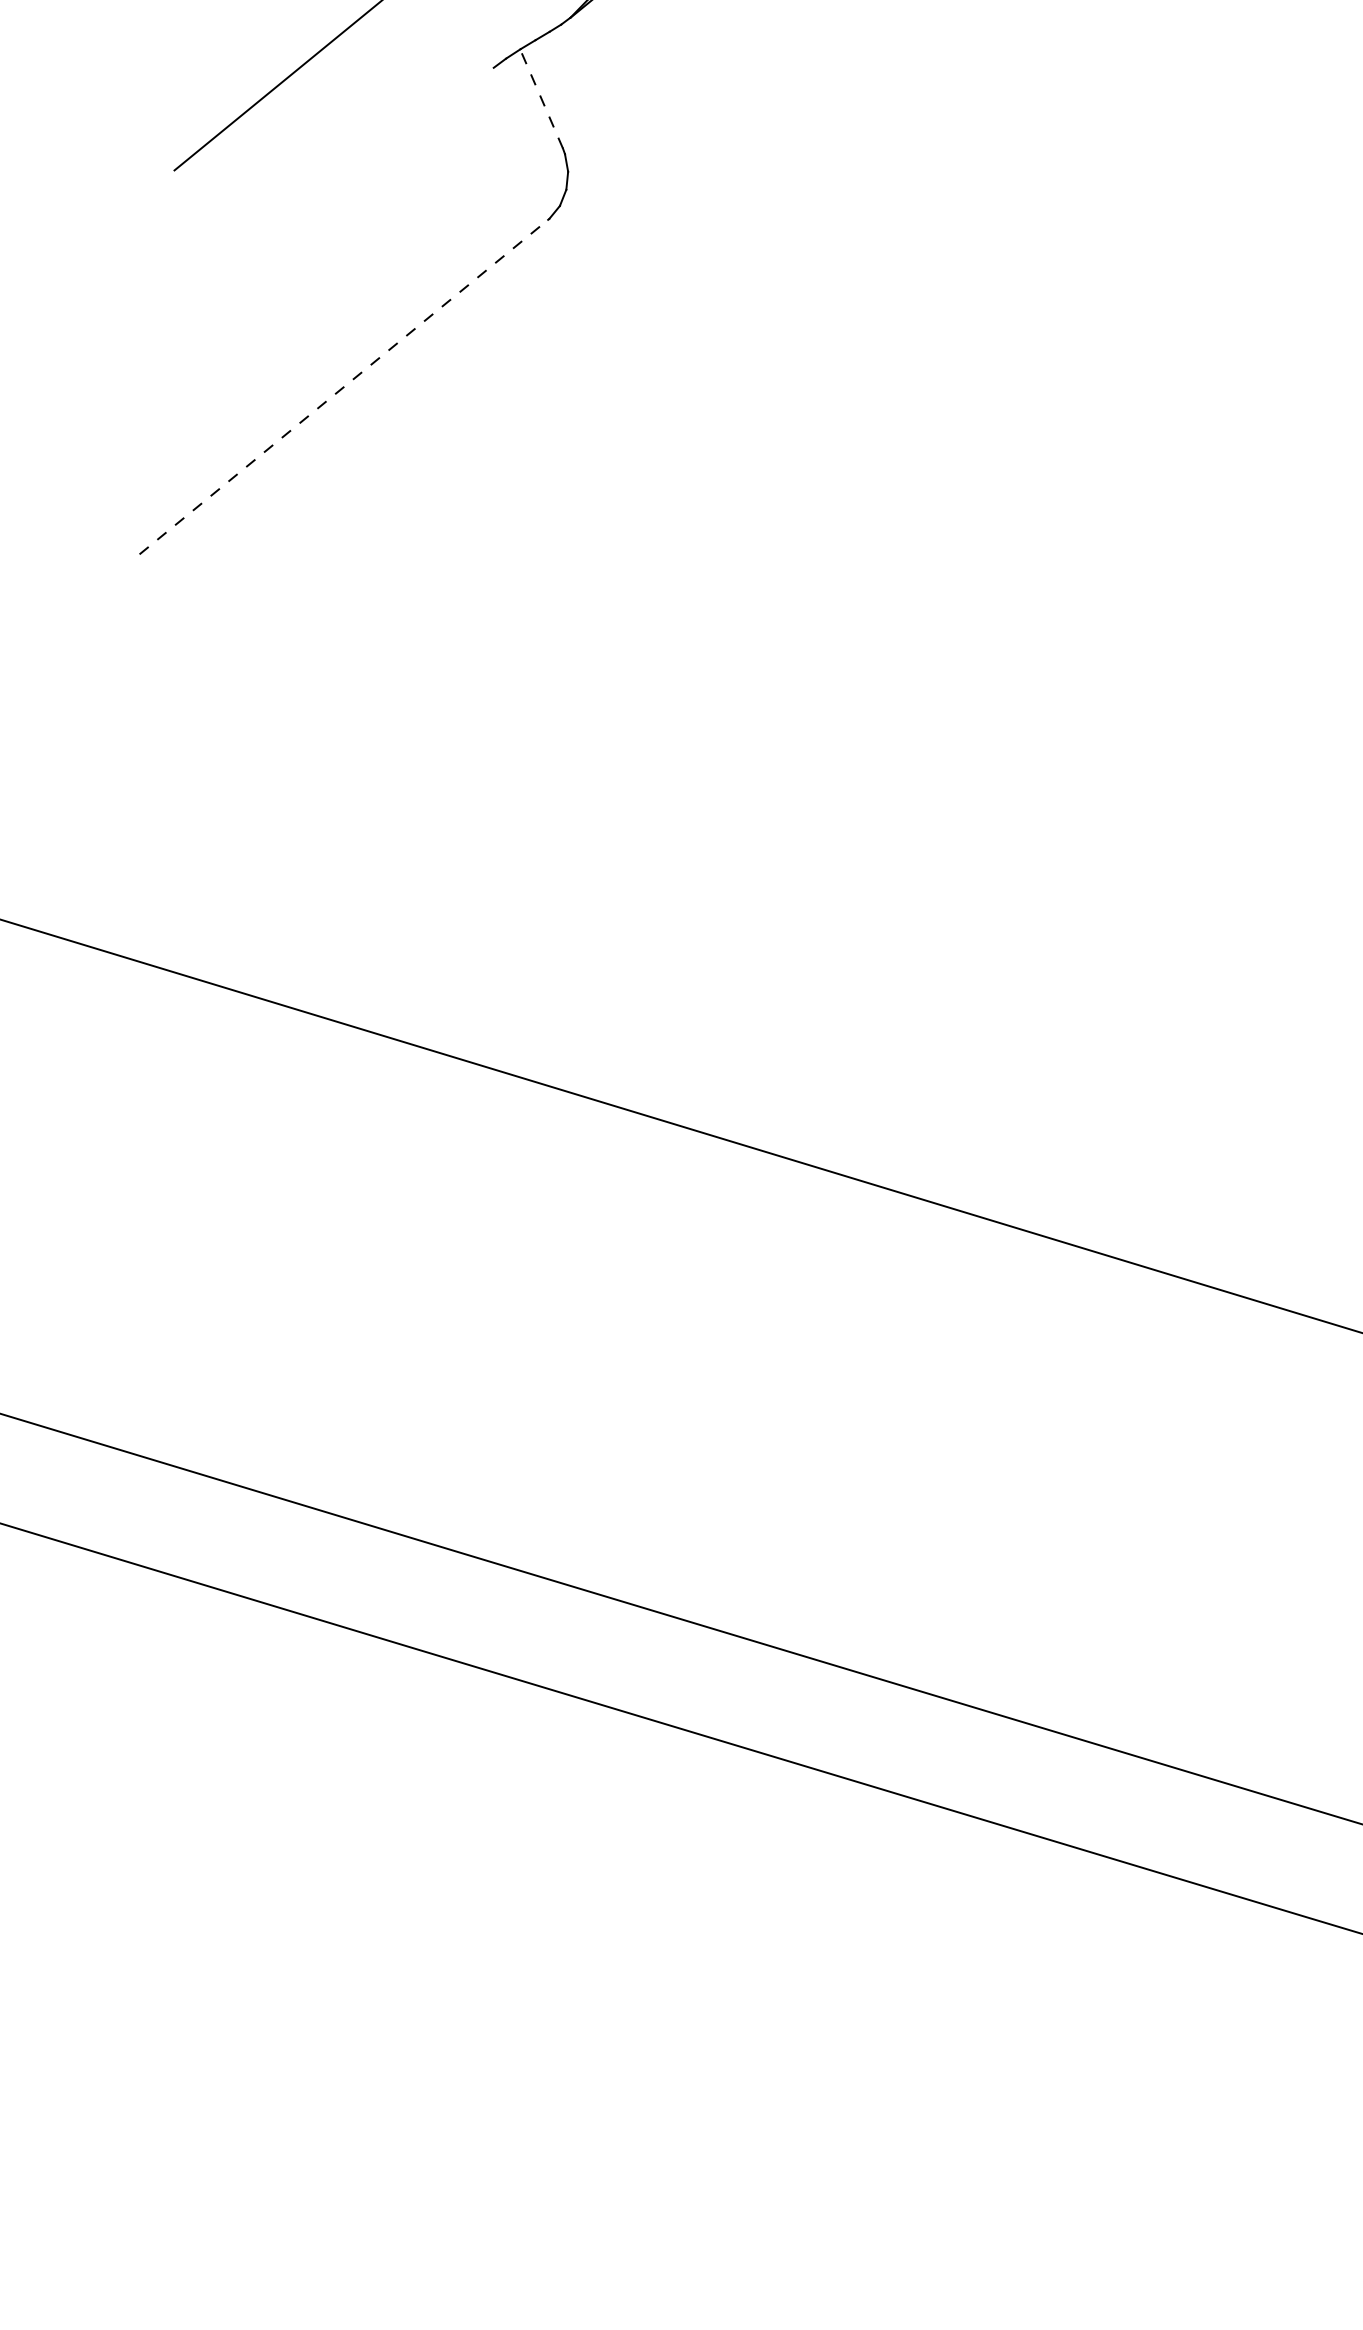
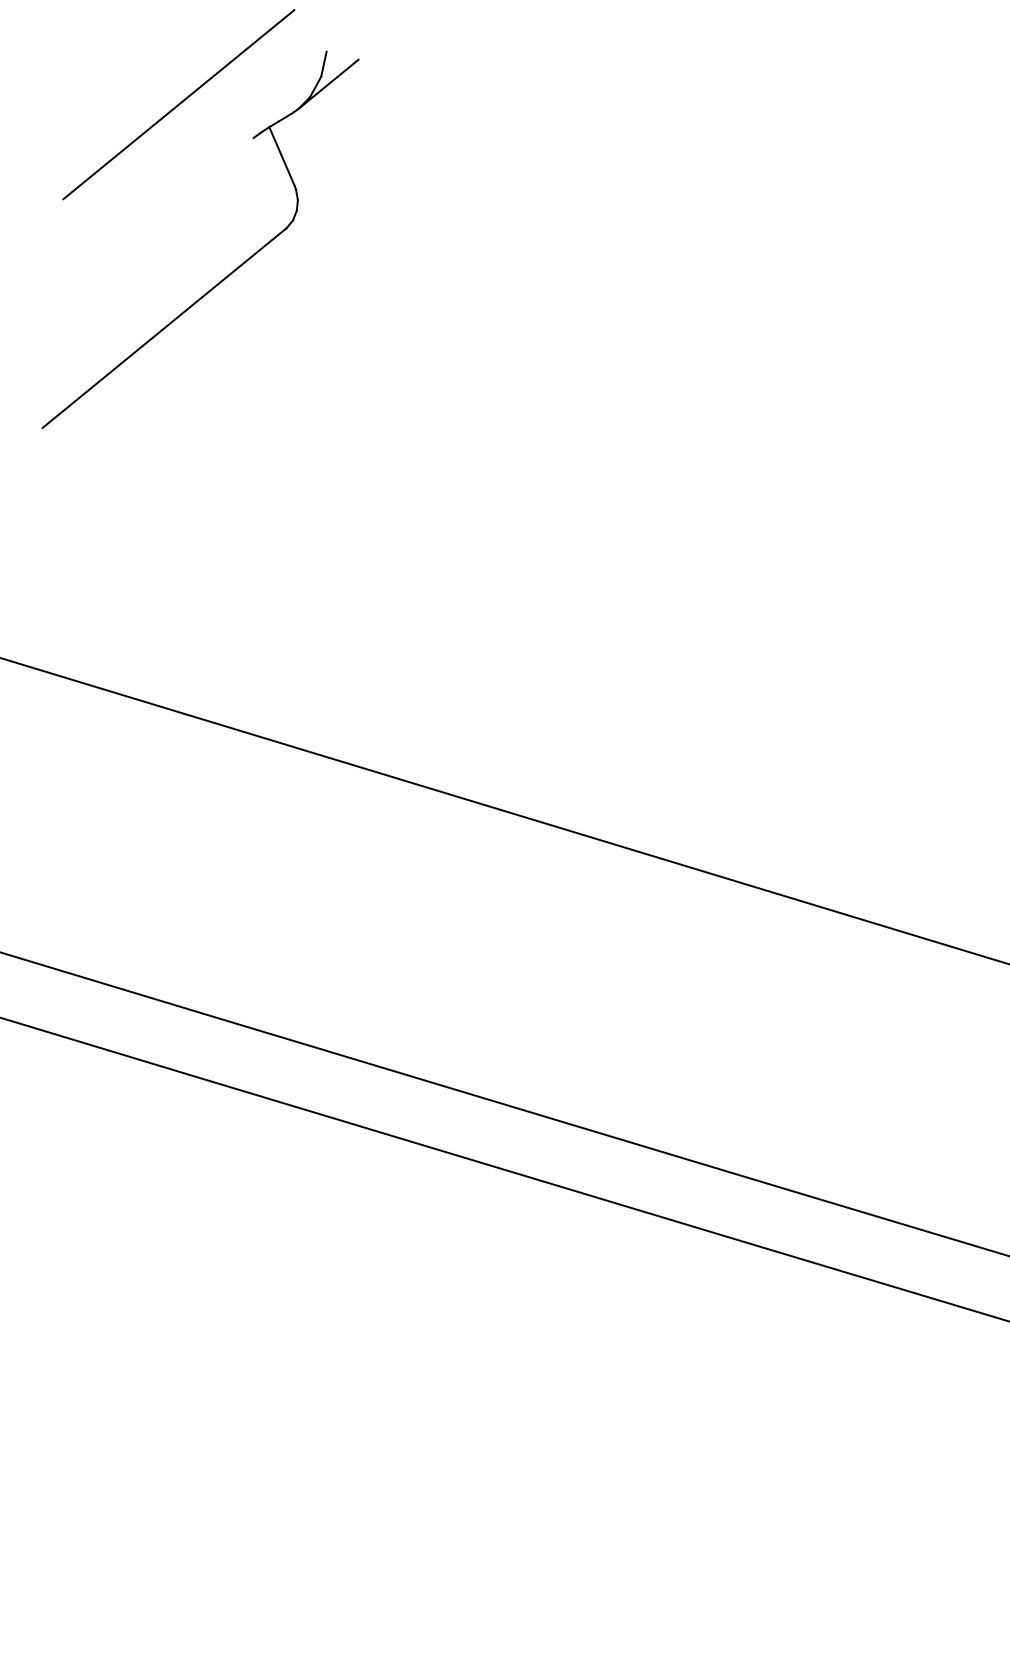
line: (540, 98) -> (281, 156), dashed -> solid
line: (344, 387) -> (164, 328), dashed -> solid

